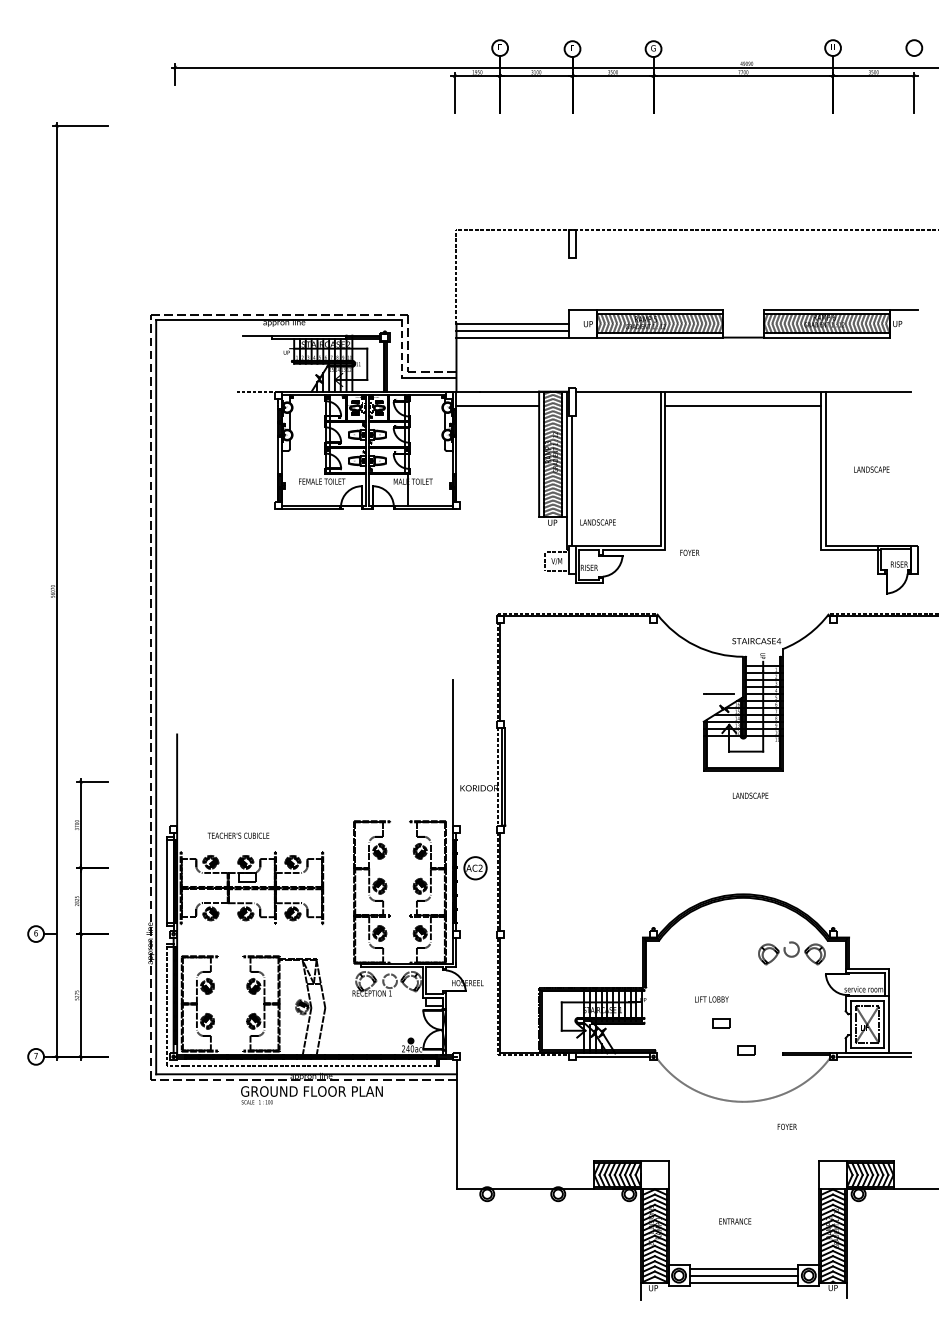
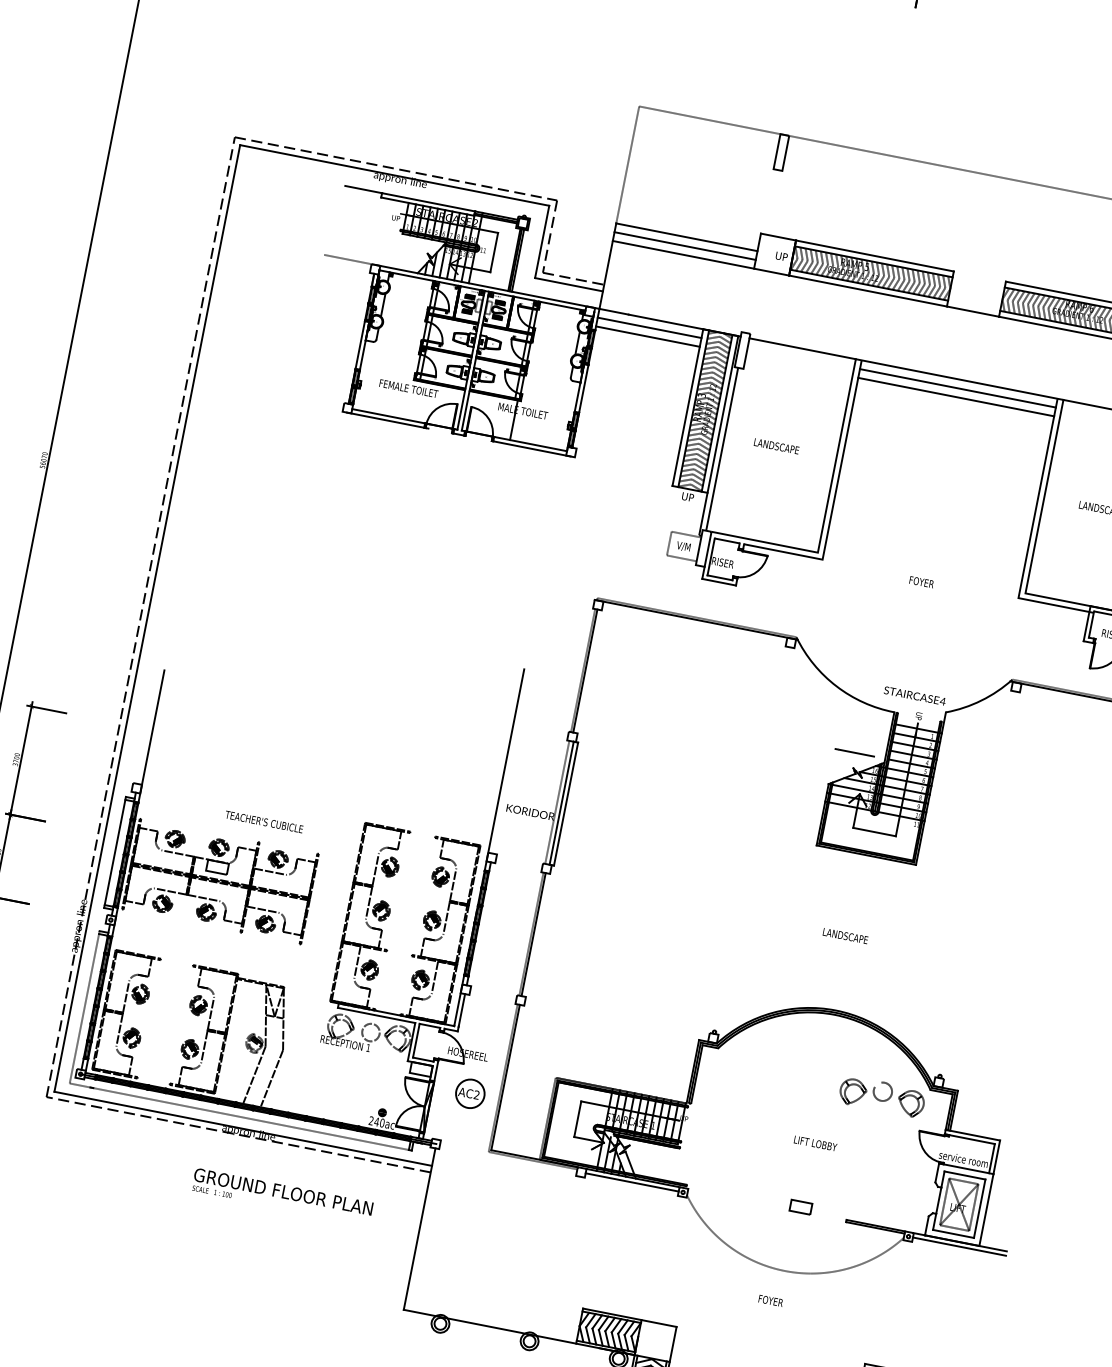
line: (402, 348) -> (542, 241), dashed -> solid
line: (497, 398) -> (649, 327), added
line: (743, 398) -> (958, 388), added
text: (597, 522) -> (775, 446), moved
text: (689, 552) -> (921, 581), moved
text: (750, 795) -> (845, 935), moved
text: (238, 835) -> (264, 821), moved
part: (475, 868) -> (470, 1094), moved
text: (711, 999) -> (815, 1143), moved
part: (721, 1023) -> (776, 1167), removed
text: (311, 1095) -> (281, 1196), moved
text: (786, 1126) -> (770, 1300), moved

